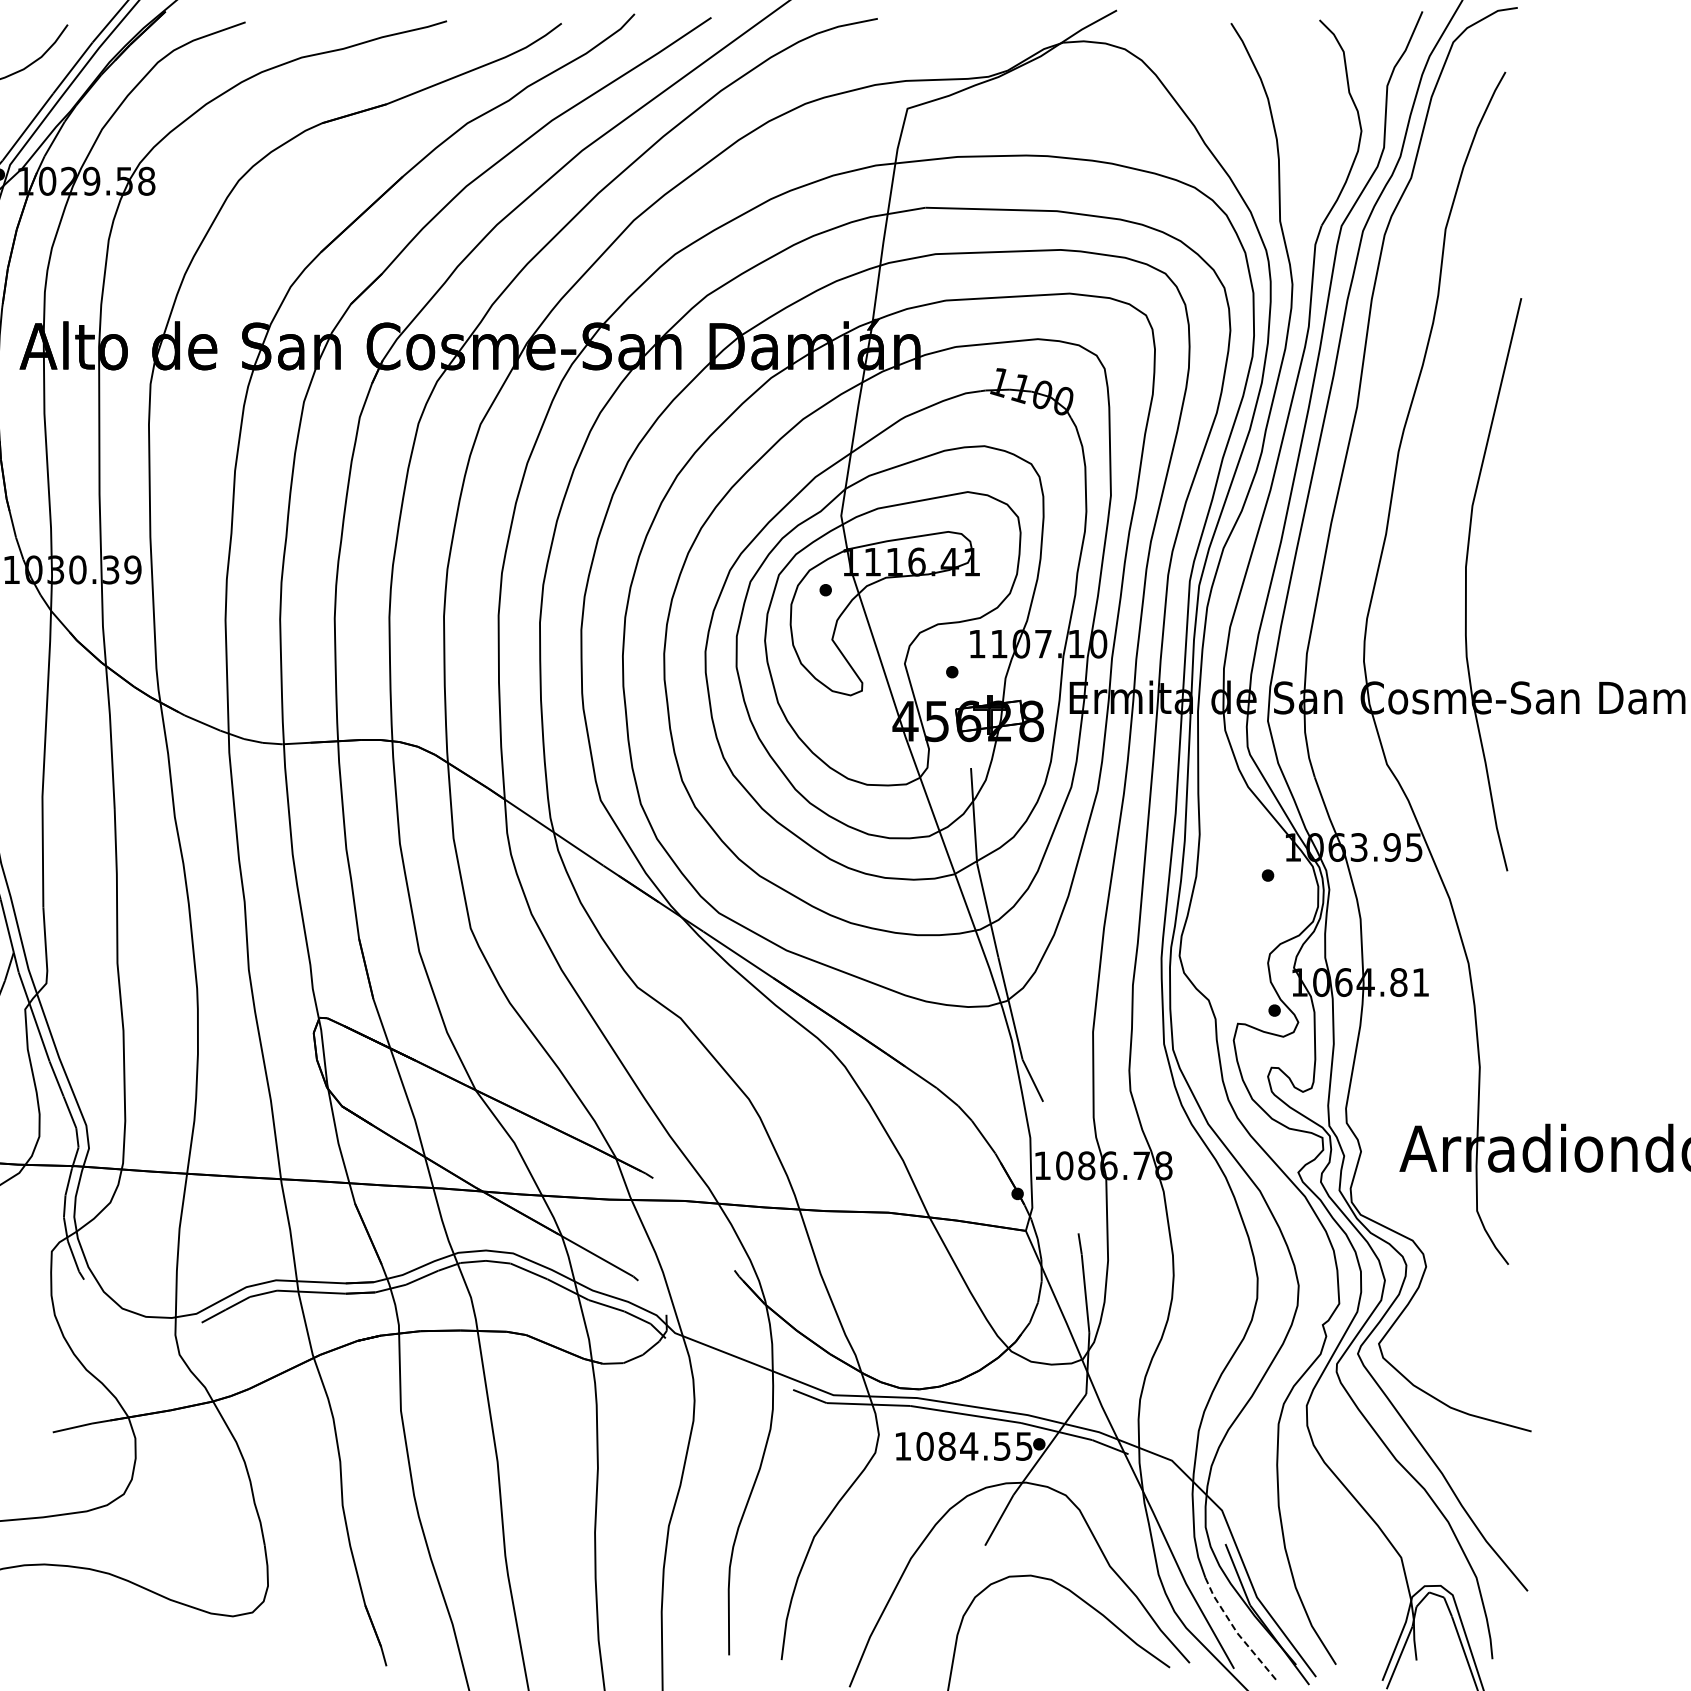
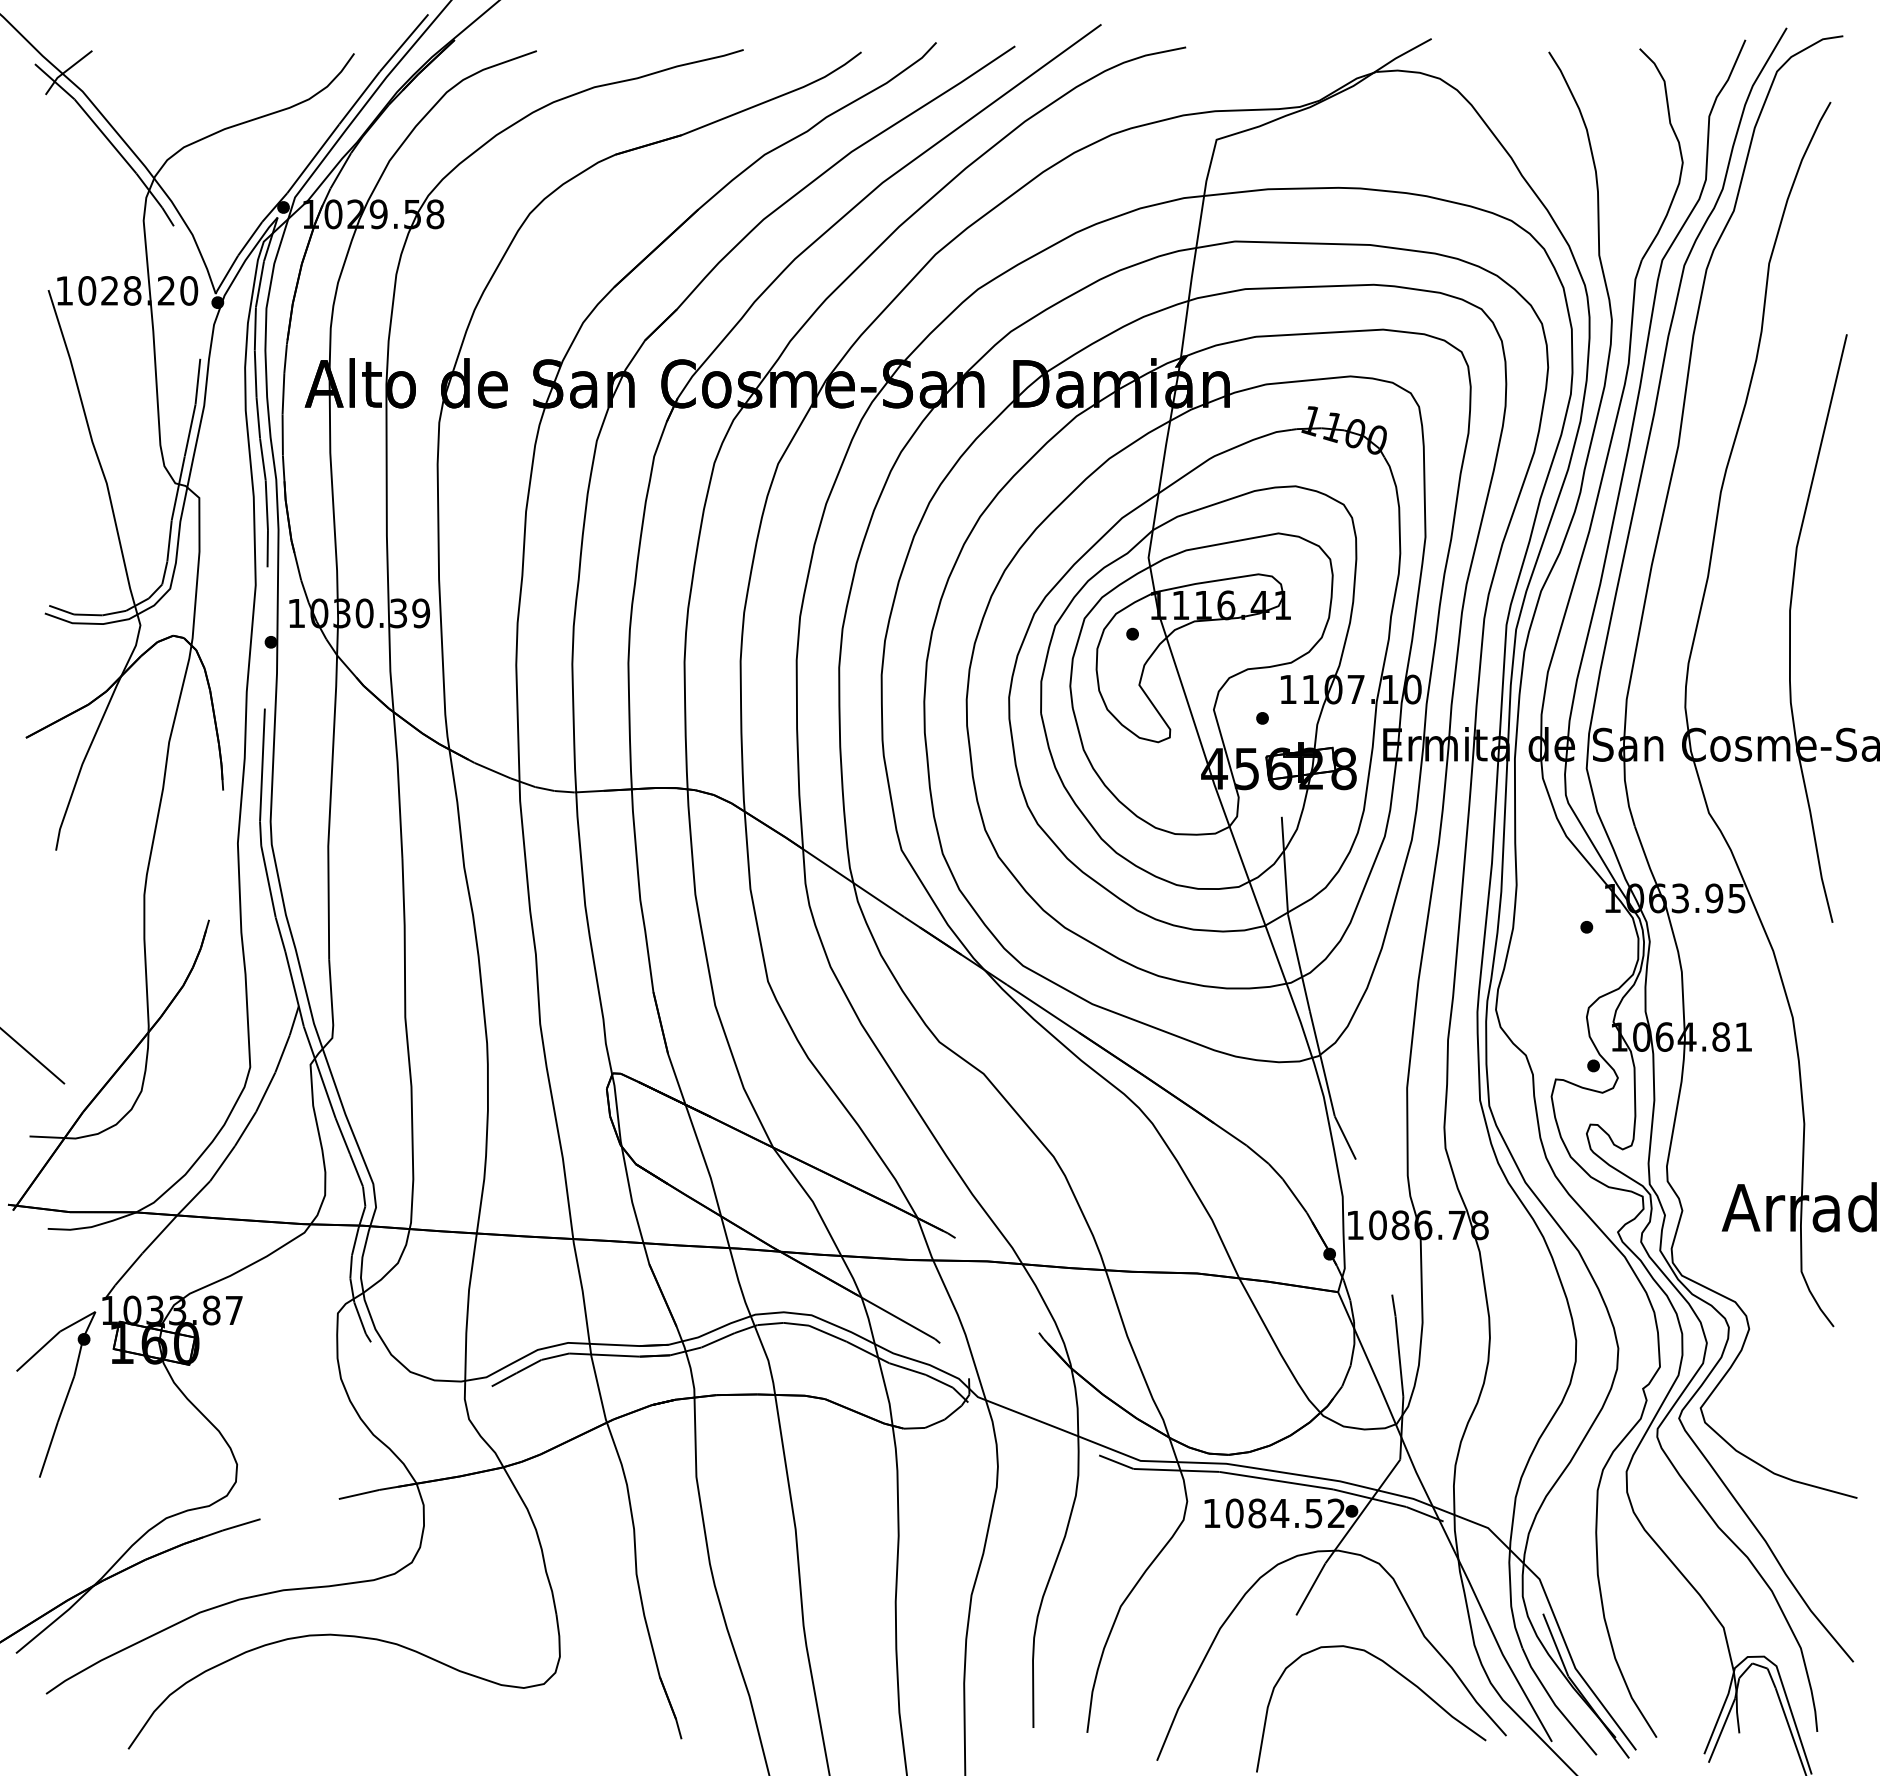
text: (1024, 1446) -> (1336, 1513), 1084.55 -> 1084.52
line: (1236, 1632) -> (1554, 1704), dashed -> solid

